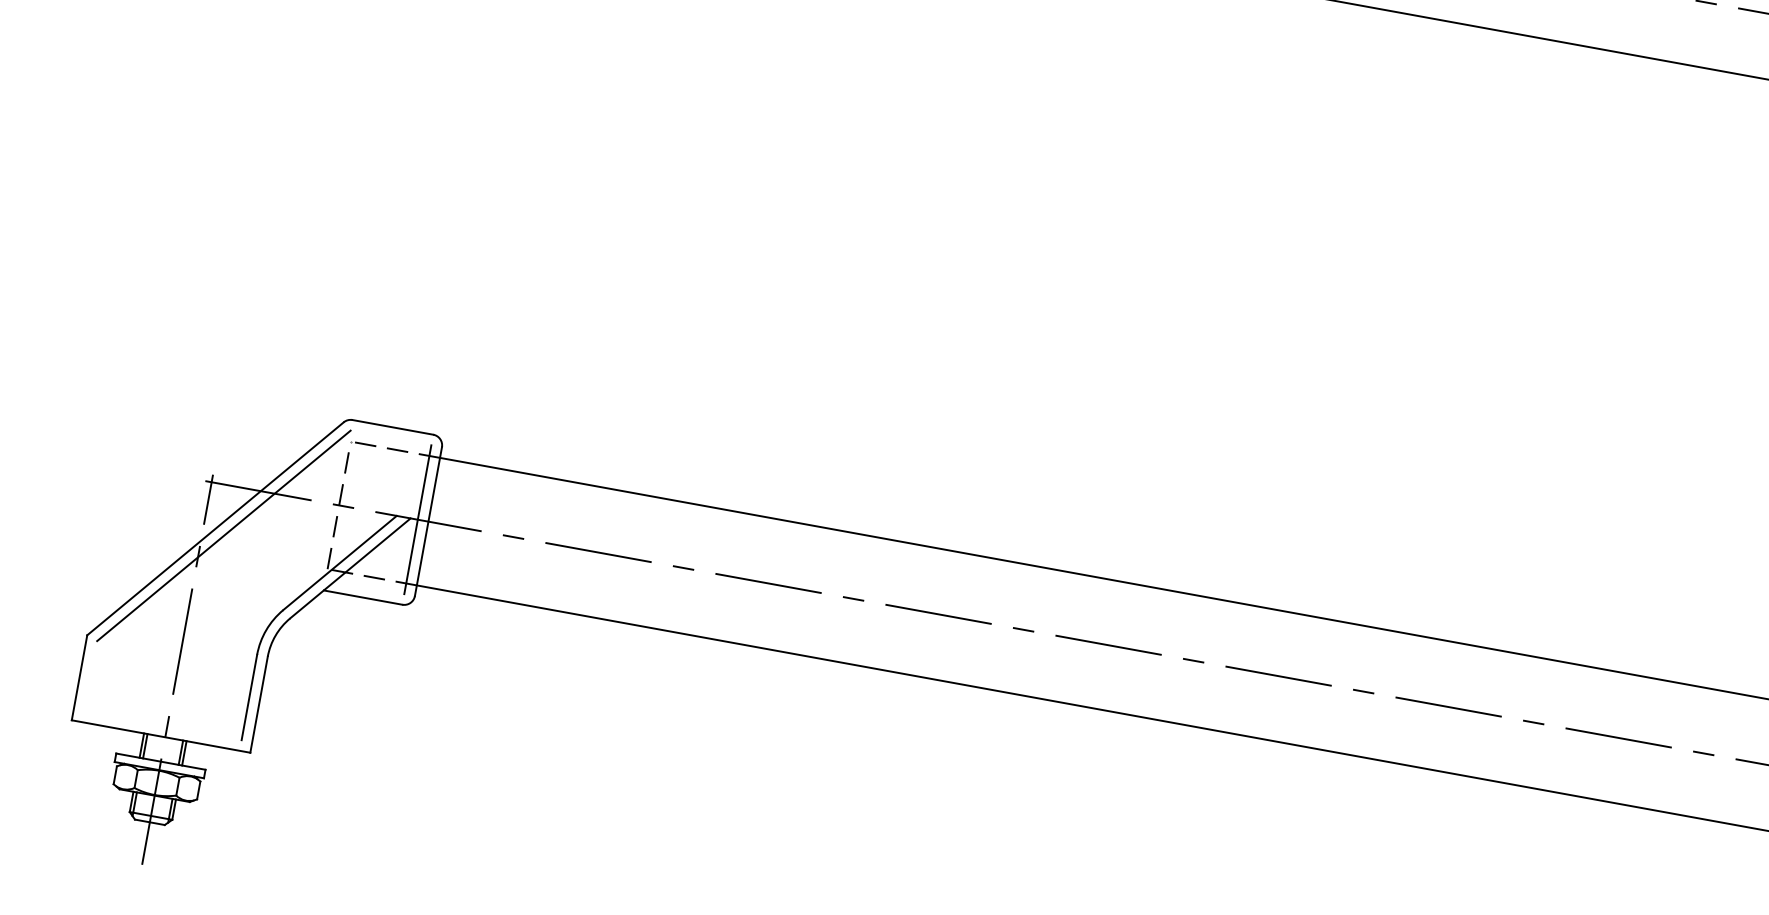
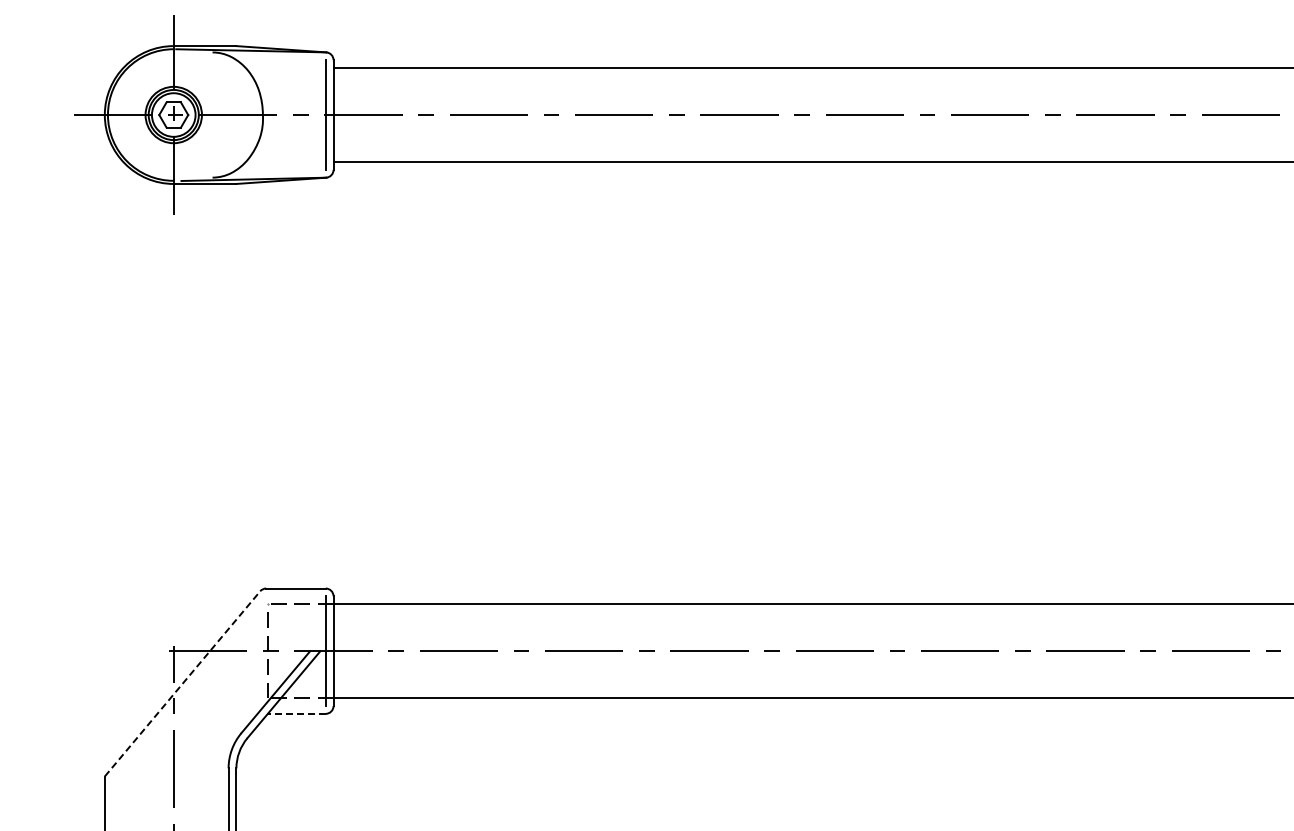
line: (215, 528) -> (182, 683), solid -> dashed
line: (224, 535) -> (189, 687), removed
line: (362, 597) -> (296, 713), solid -> dashed

